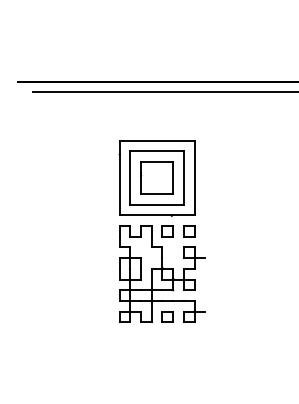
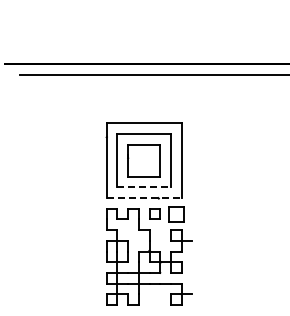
line: (157, 204) -> (144, 187), solid -> dashed
line: (157, 215) -> (144, 198), solid -> dashed
part: (189, 231) -> (176, 214), size x1.4
part: (167, 316) -> (154, 299), removed

